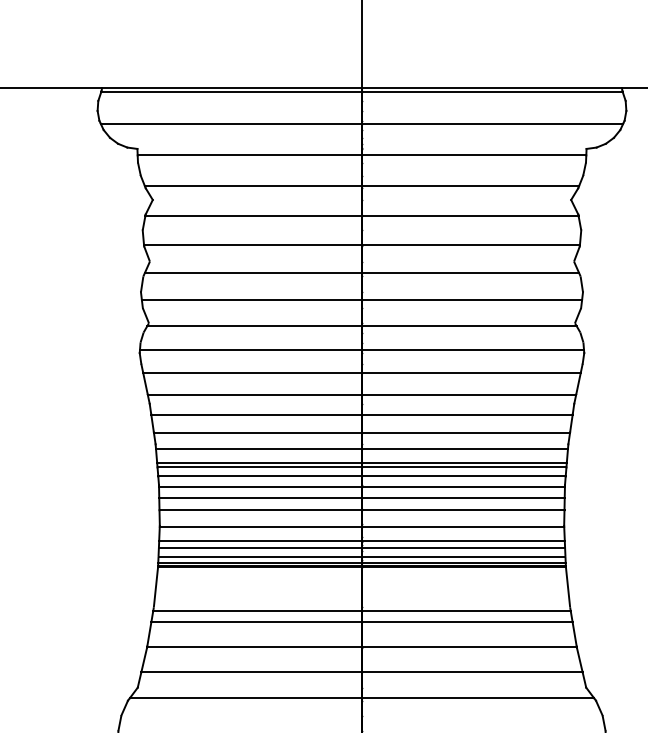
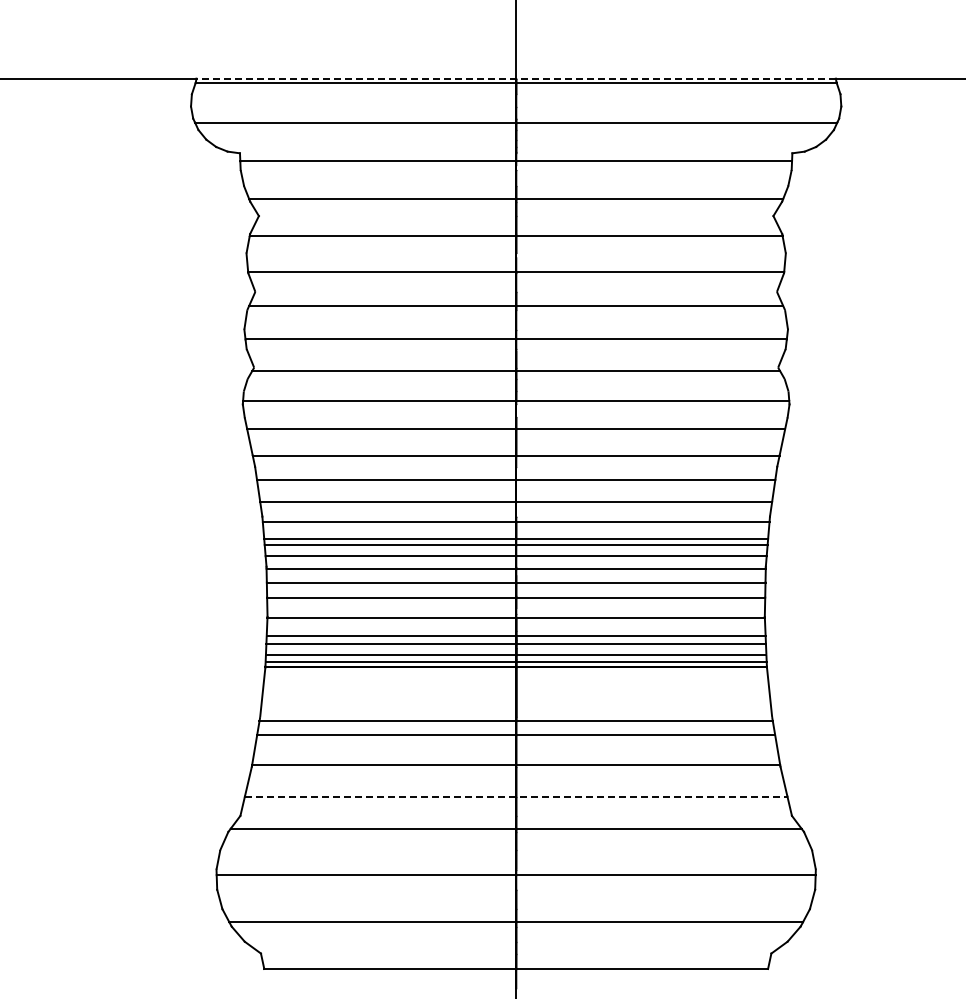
line: (362, 88) -> (516, 78), solid -> dashed
line: (362, 671) -> (516, 796), solid -> dashed

